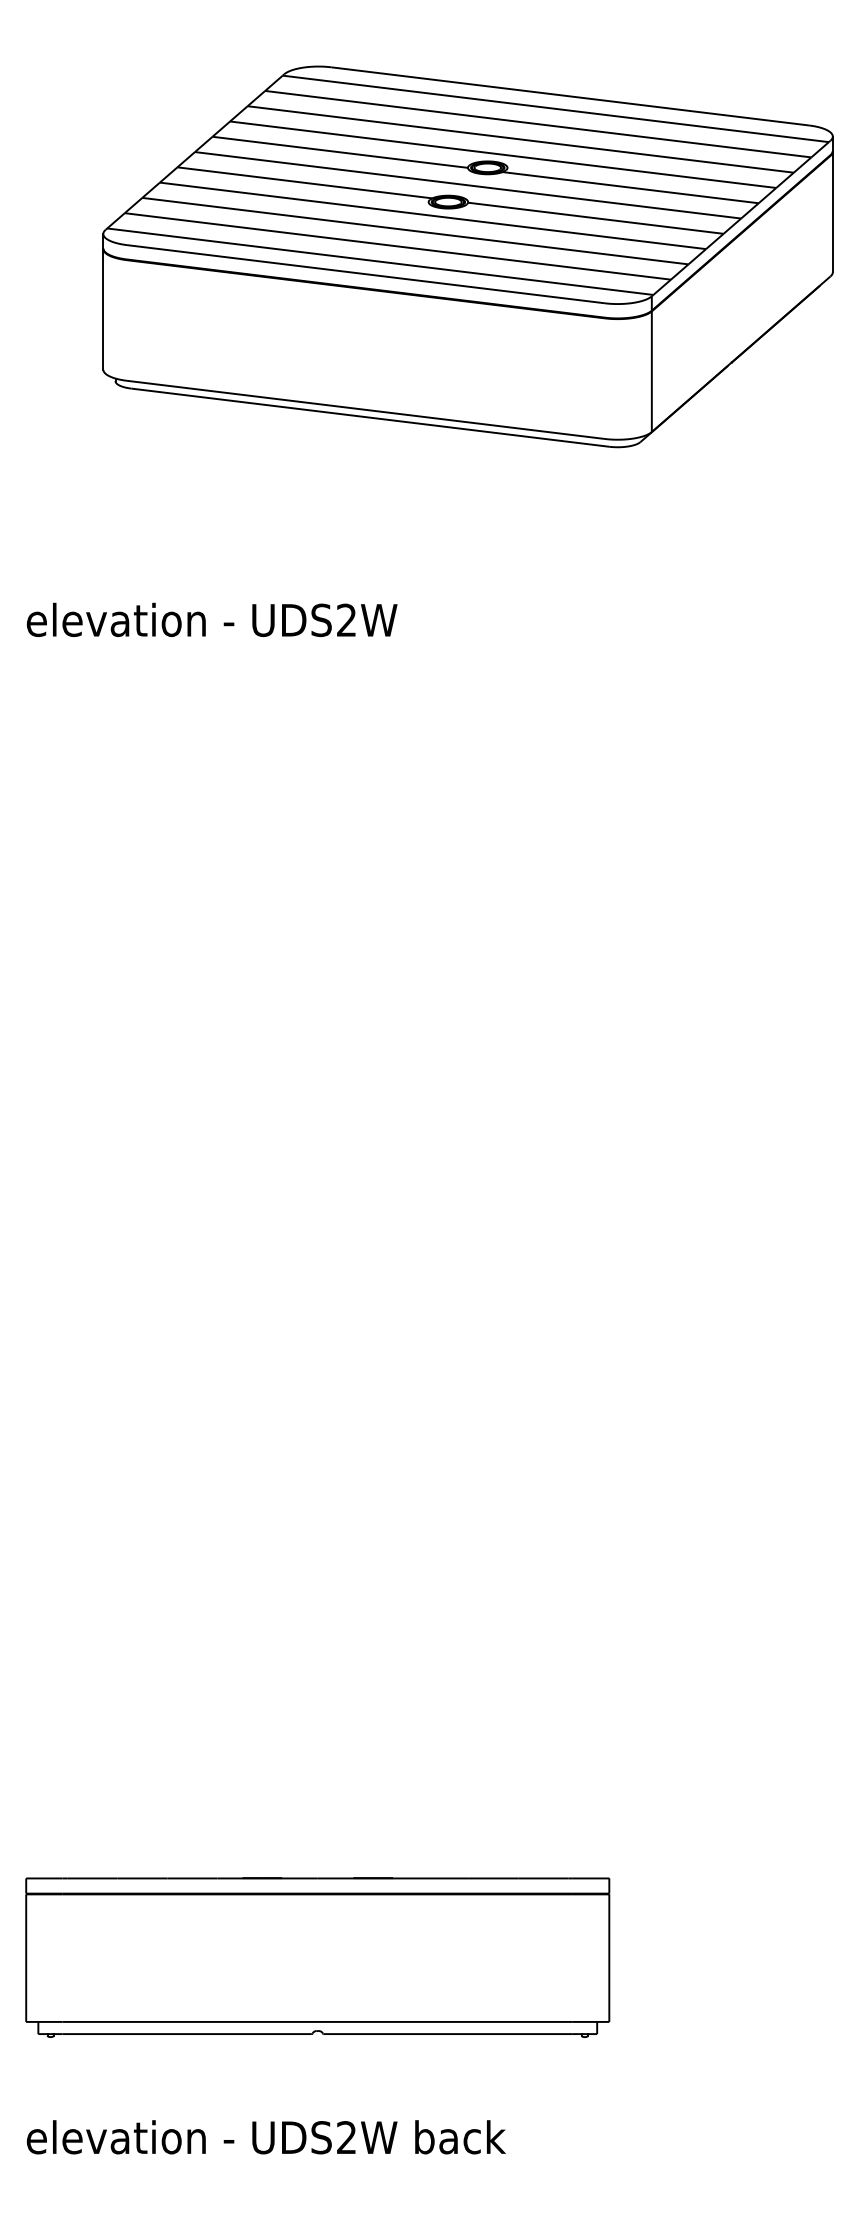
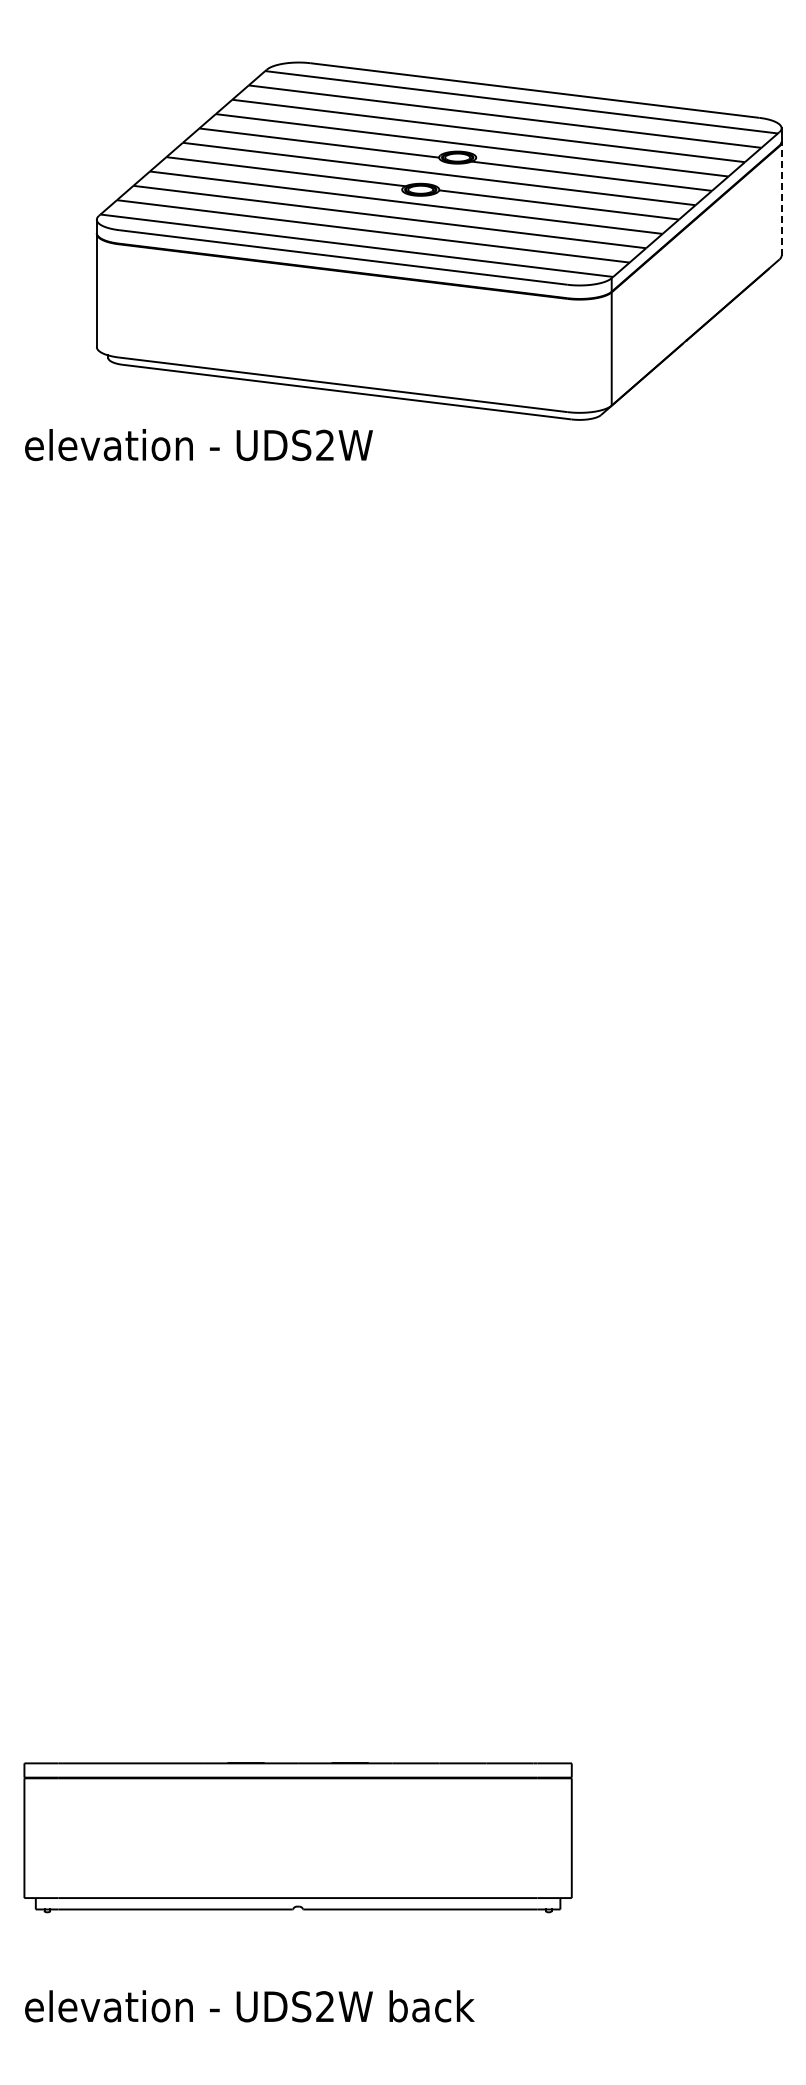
line: (832, 212) -> (781, 199), solid -> dashed
text: (211, 620) -> (198, 445), moved

